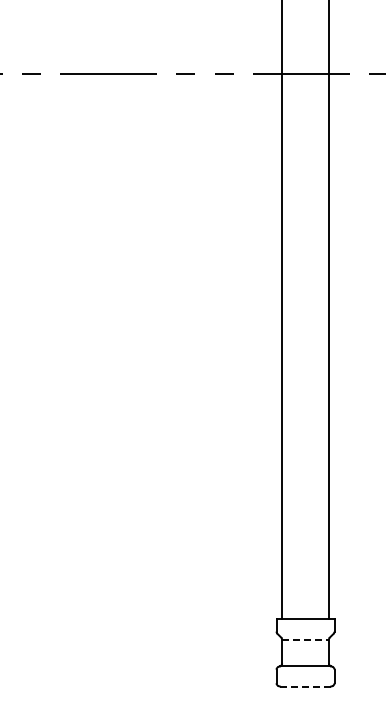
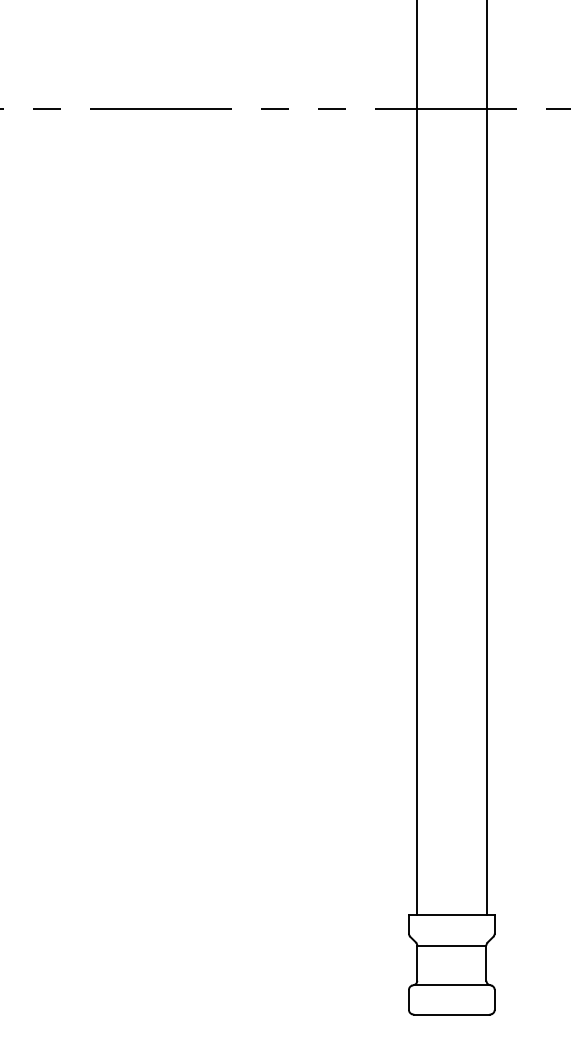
line: (306, 639) -> (453, 945), dashed -> solid
line: (305, 686) -> (451, 1014), dashed -> solid

